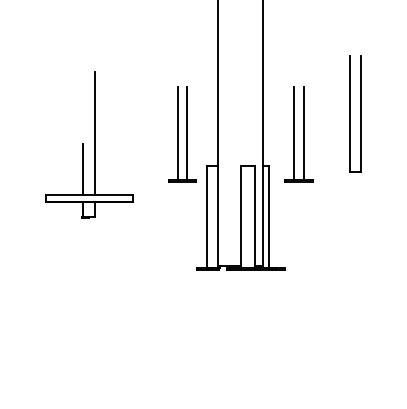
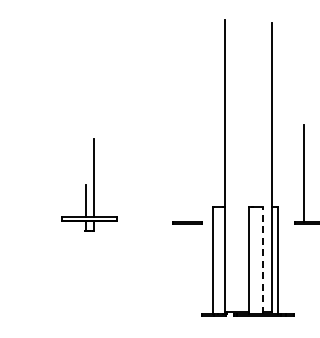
line: (177, 133) -> (182, 173), removed
line: (187, 133) -> (192, 173), removed
line: (304, 133) -> (315, 173), removed
part: (89, 144) -> (90, 184), size x0.6
line: (255, 216) -> (263, 260), solid -> dashed

